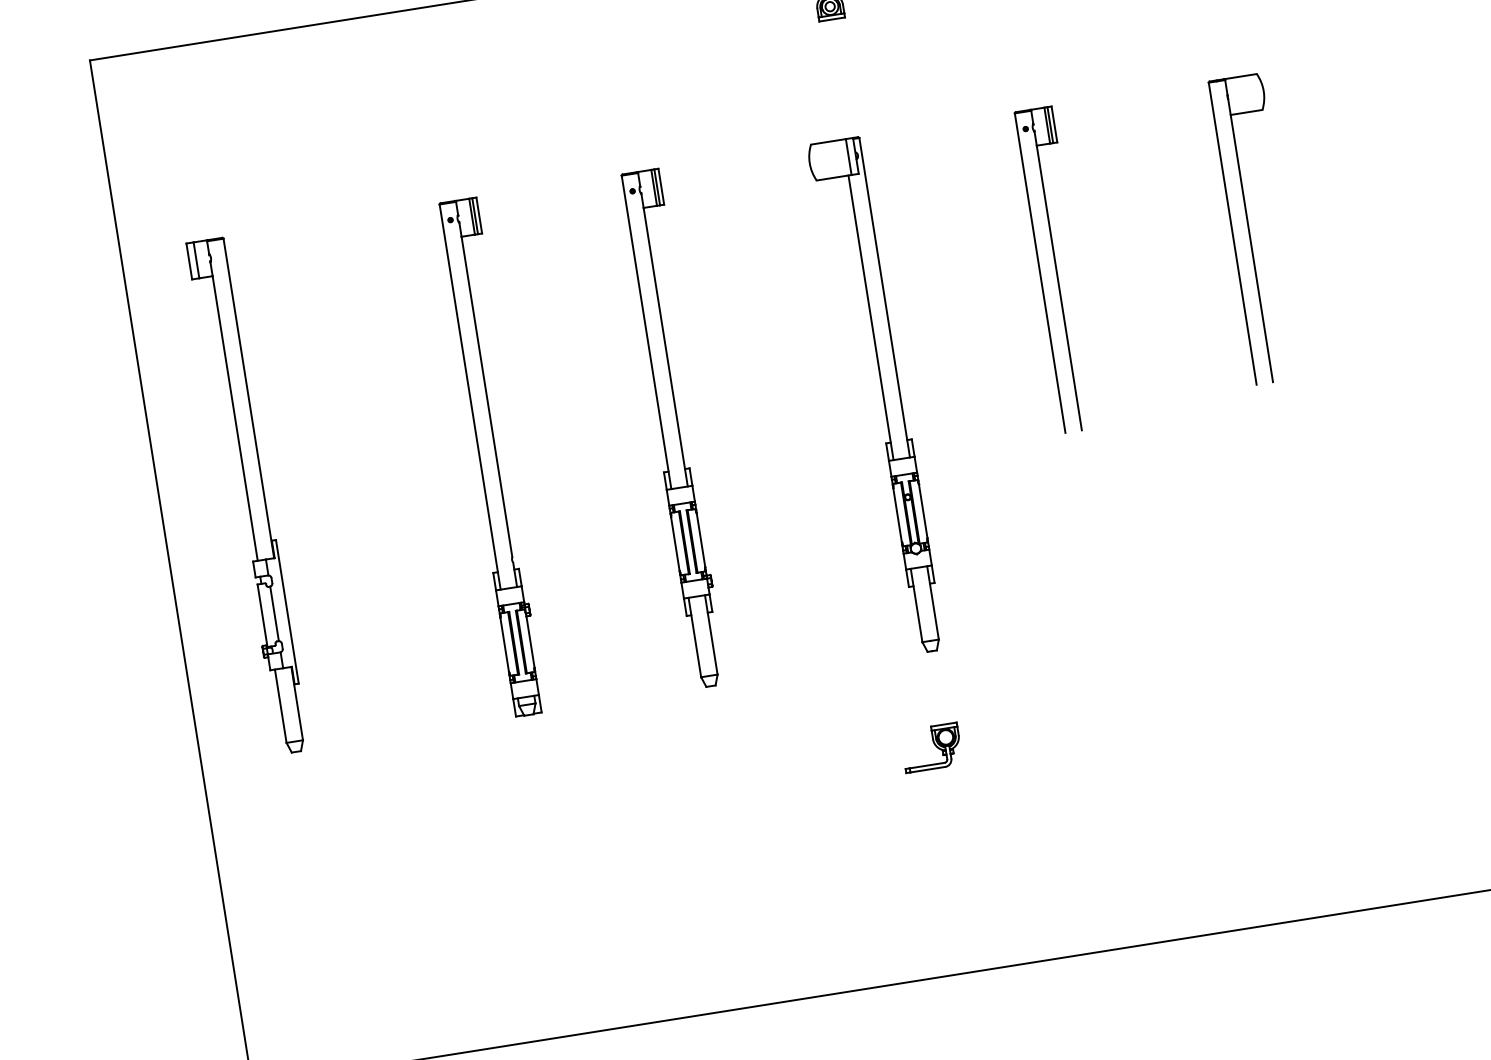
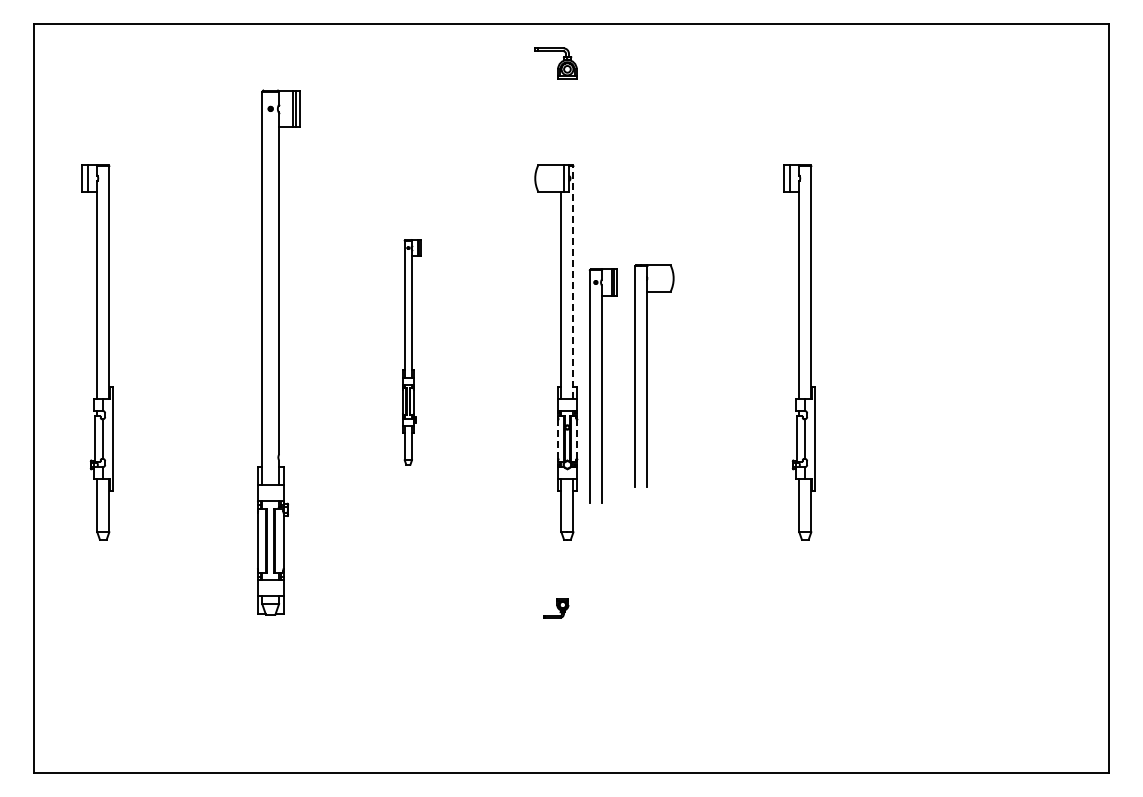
part: (1248, 229) -> (647, 375), moved
part: (1057, 268) -> (602, 385), moved
line: (884, 297) -> (573, 282), solid -> dashed
part: (1209, 344) -> (799, 352), added
part: (677, 428) -> (411, 352), size x0.6
part: (495, 457) -> (278, 352), size x1.4
line: (922, 511) -> (576, 439), solid -> dashed
line: (898, 515) -> (558, 439), solid -> dashed
part: (930, 747) -> (555, 608), size x0.6

